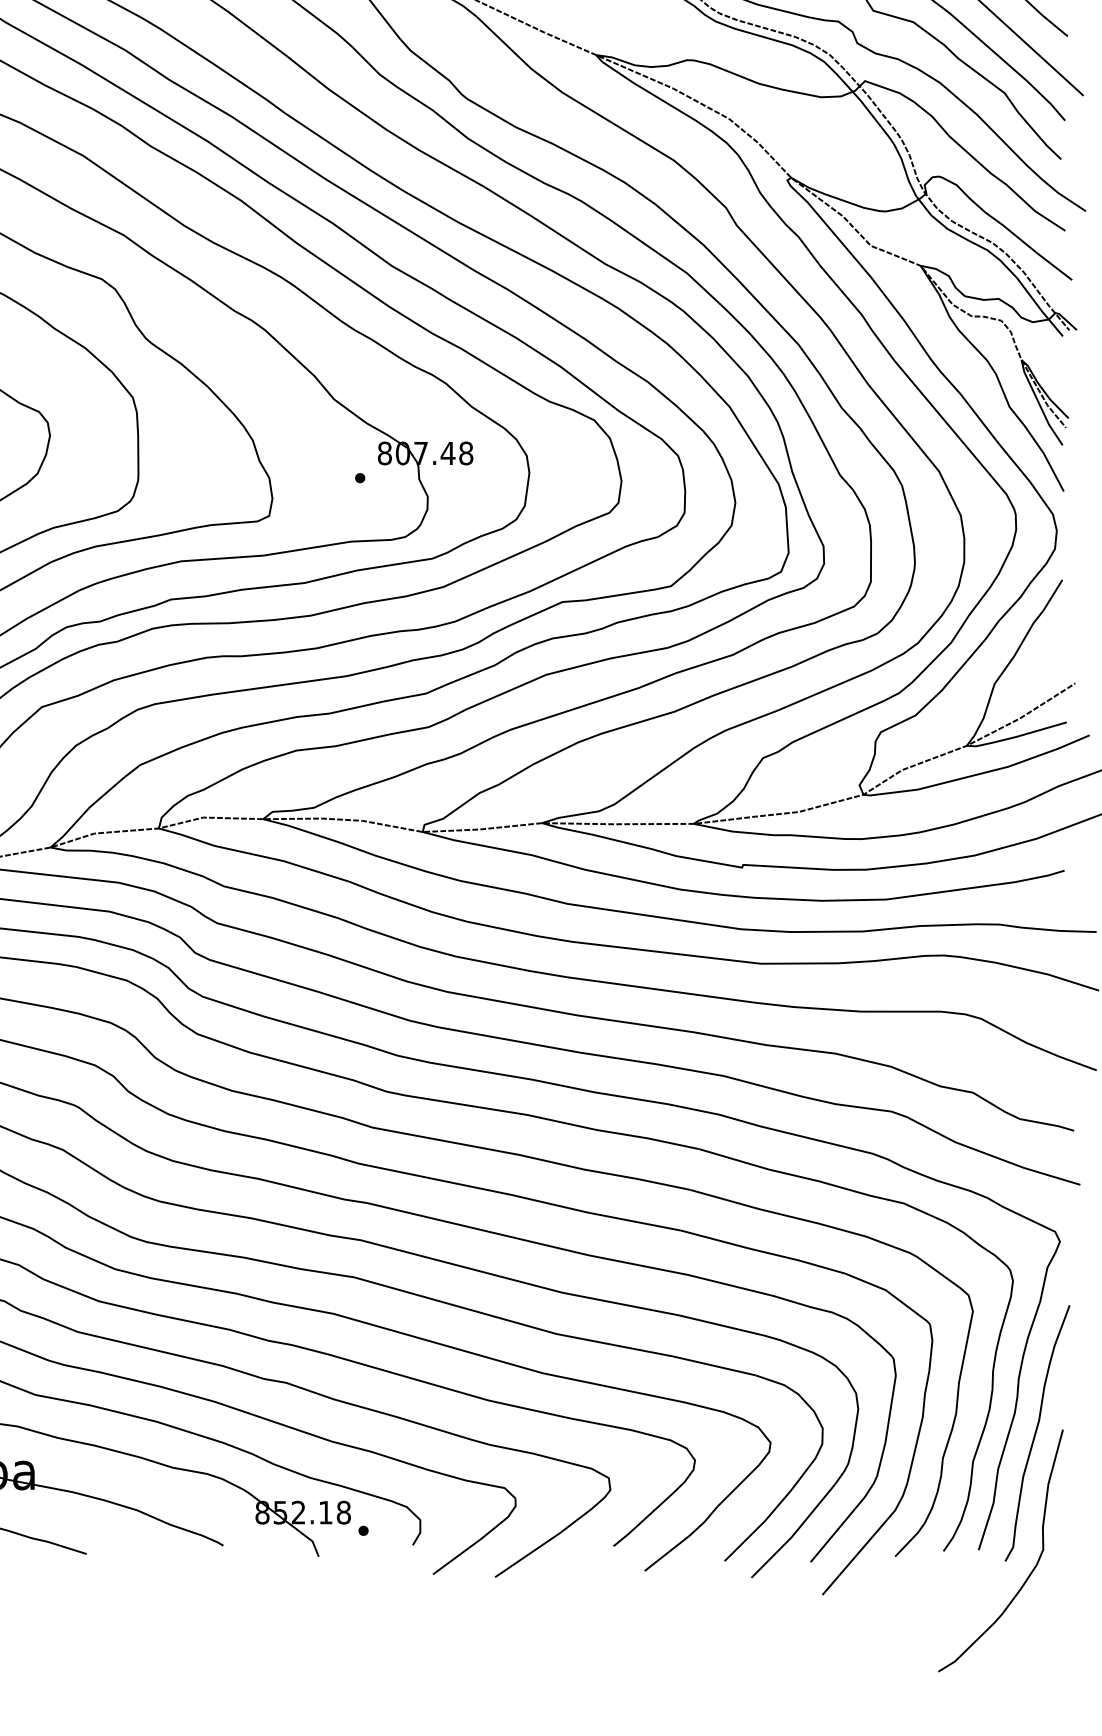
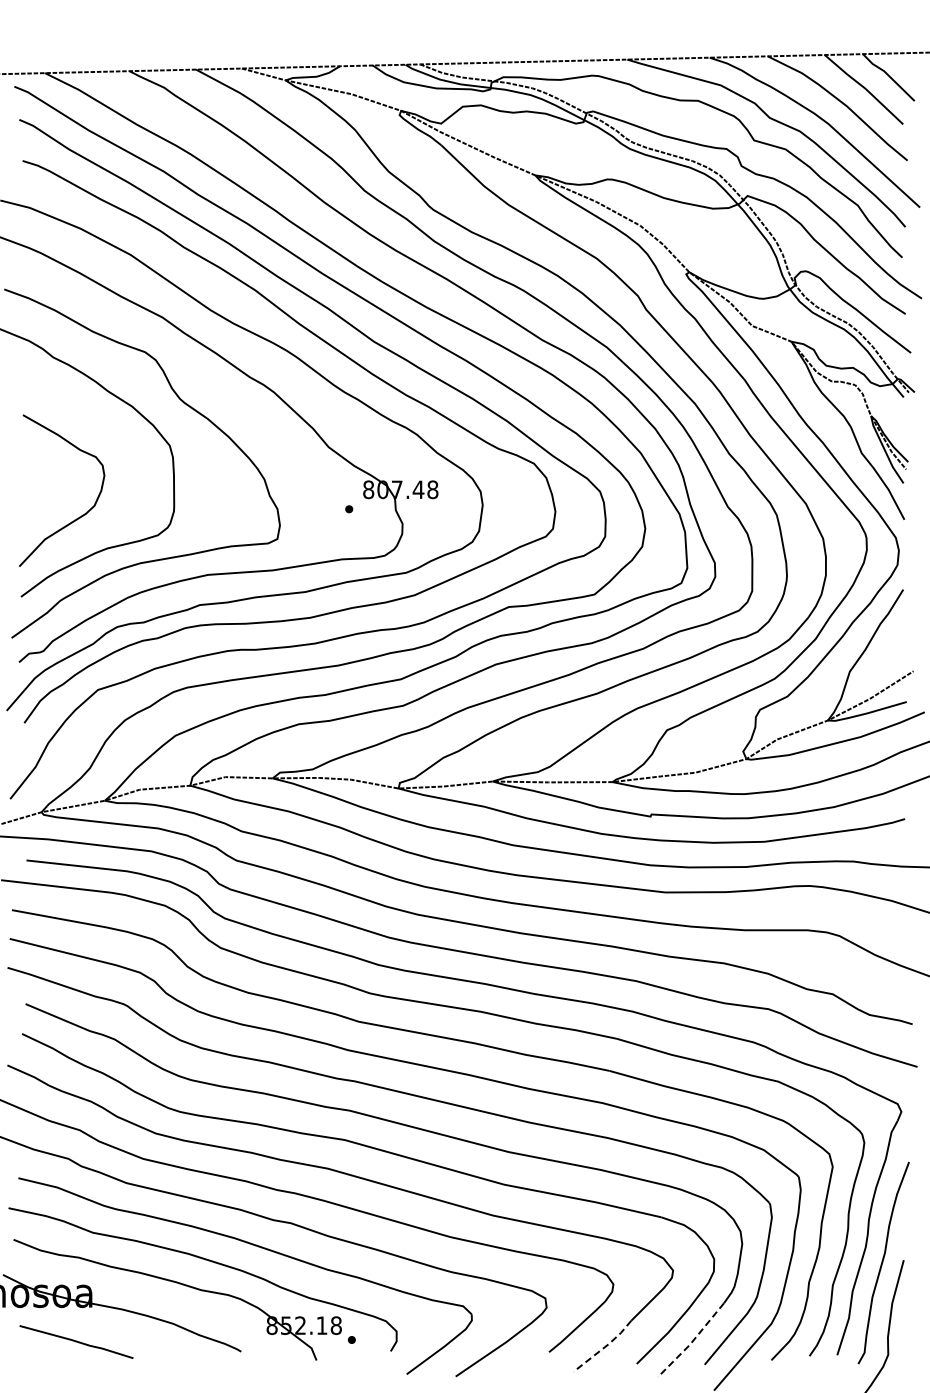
line: (795, 1534) -> (692, 1342), solid -> dashed
line: (683, 1540) -> (604, 1347), solid -> dashed

